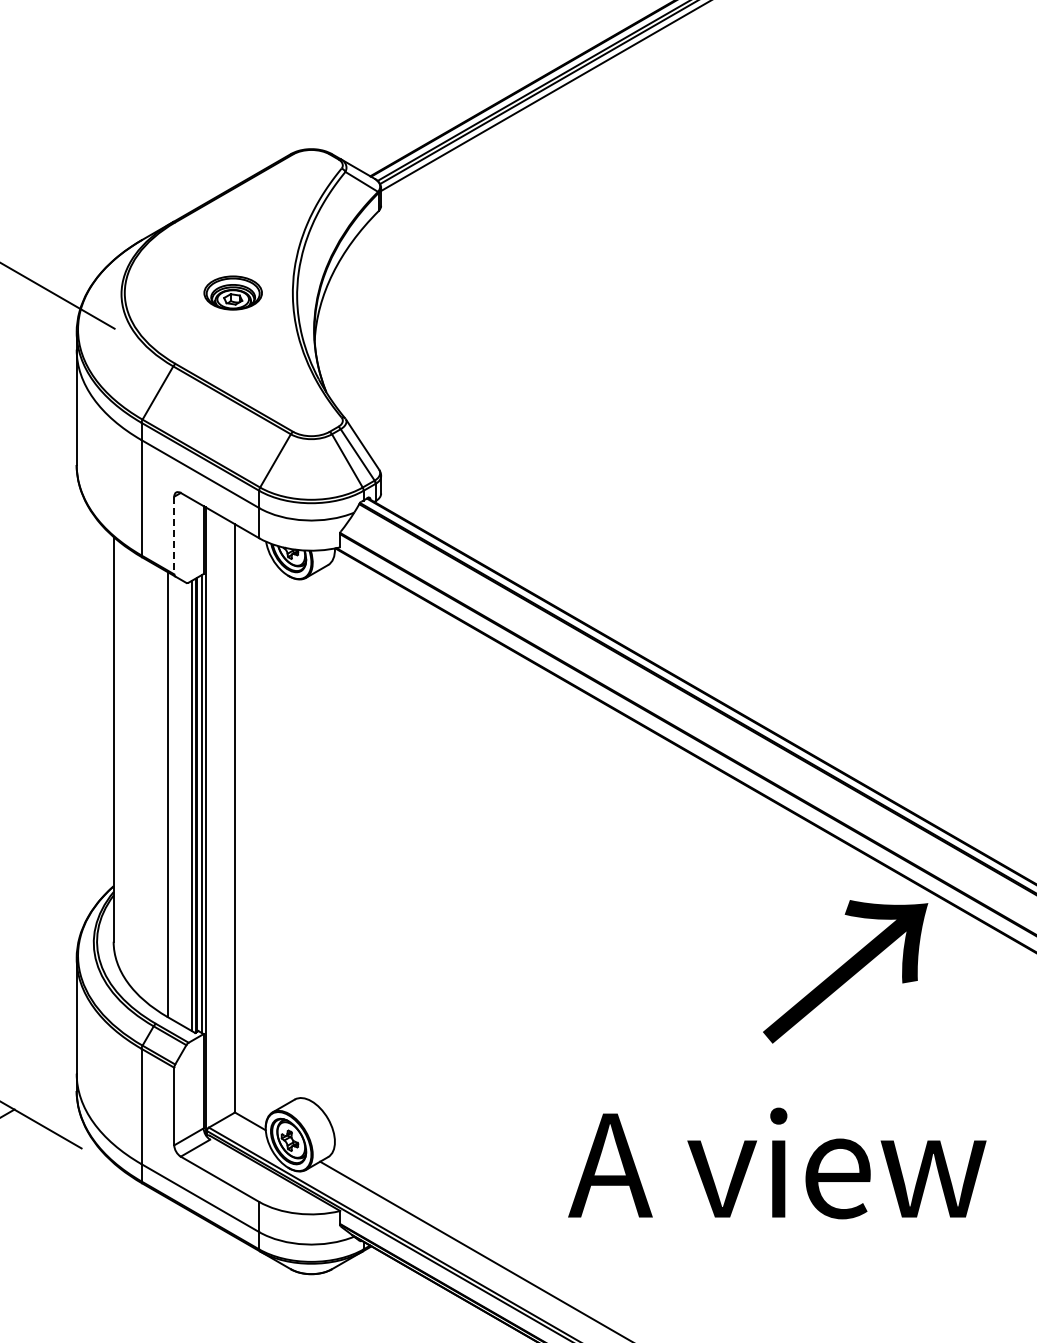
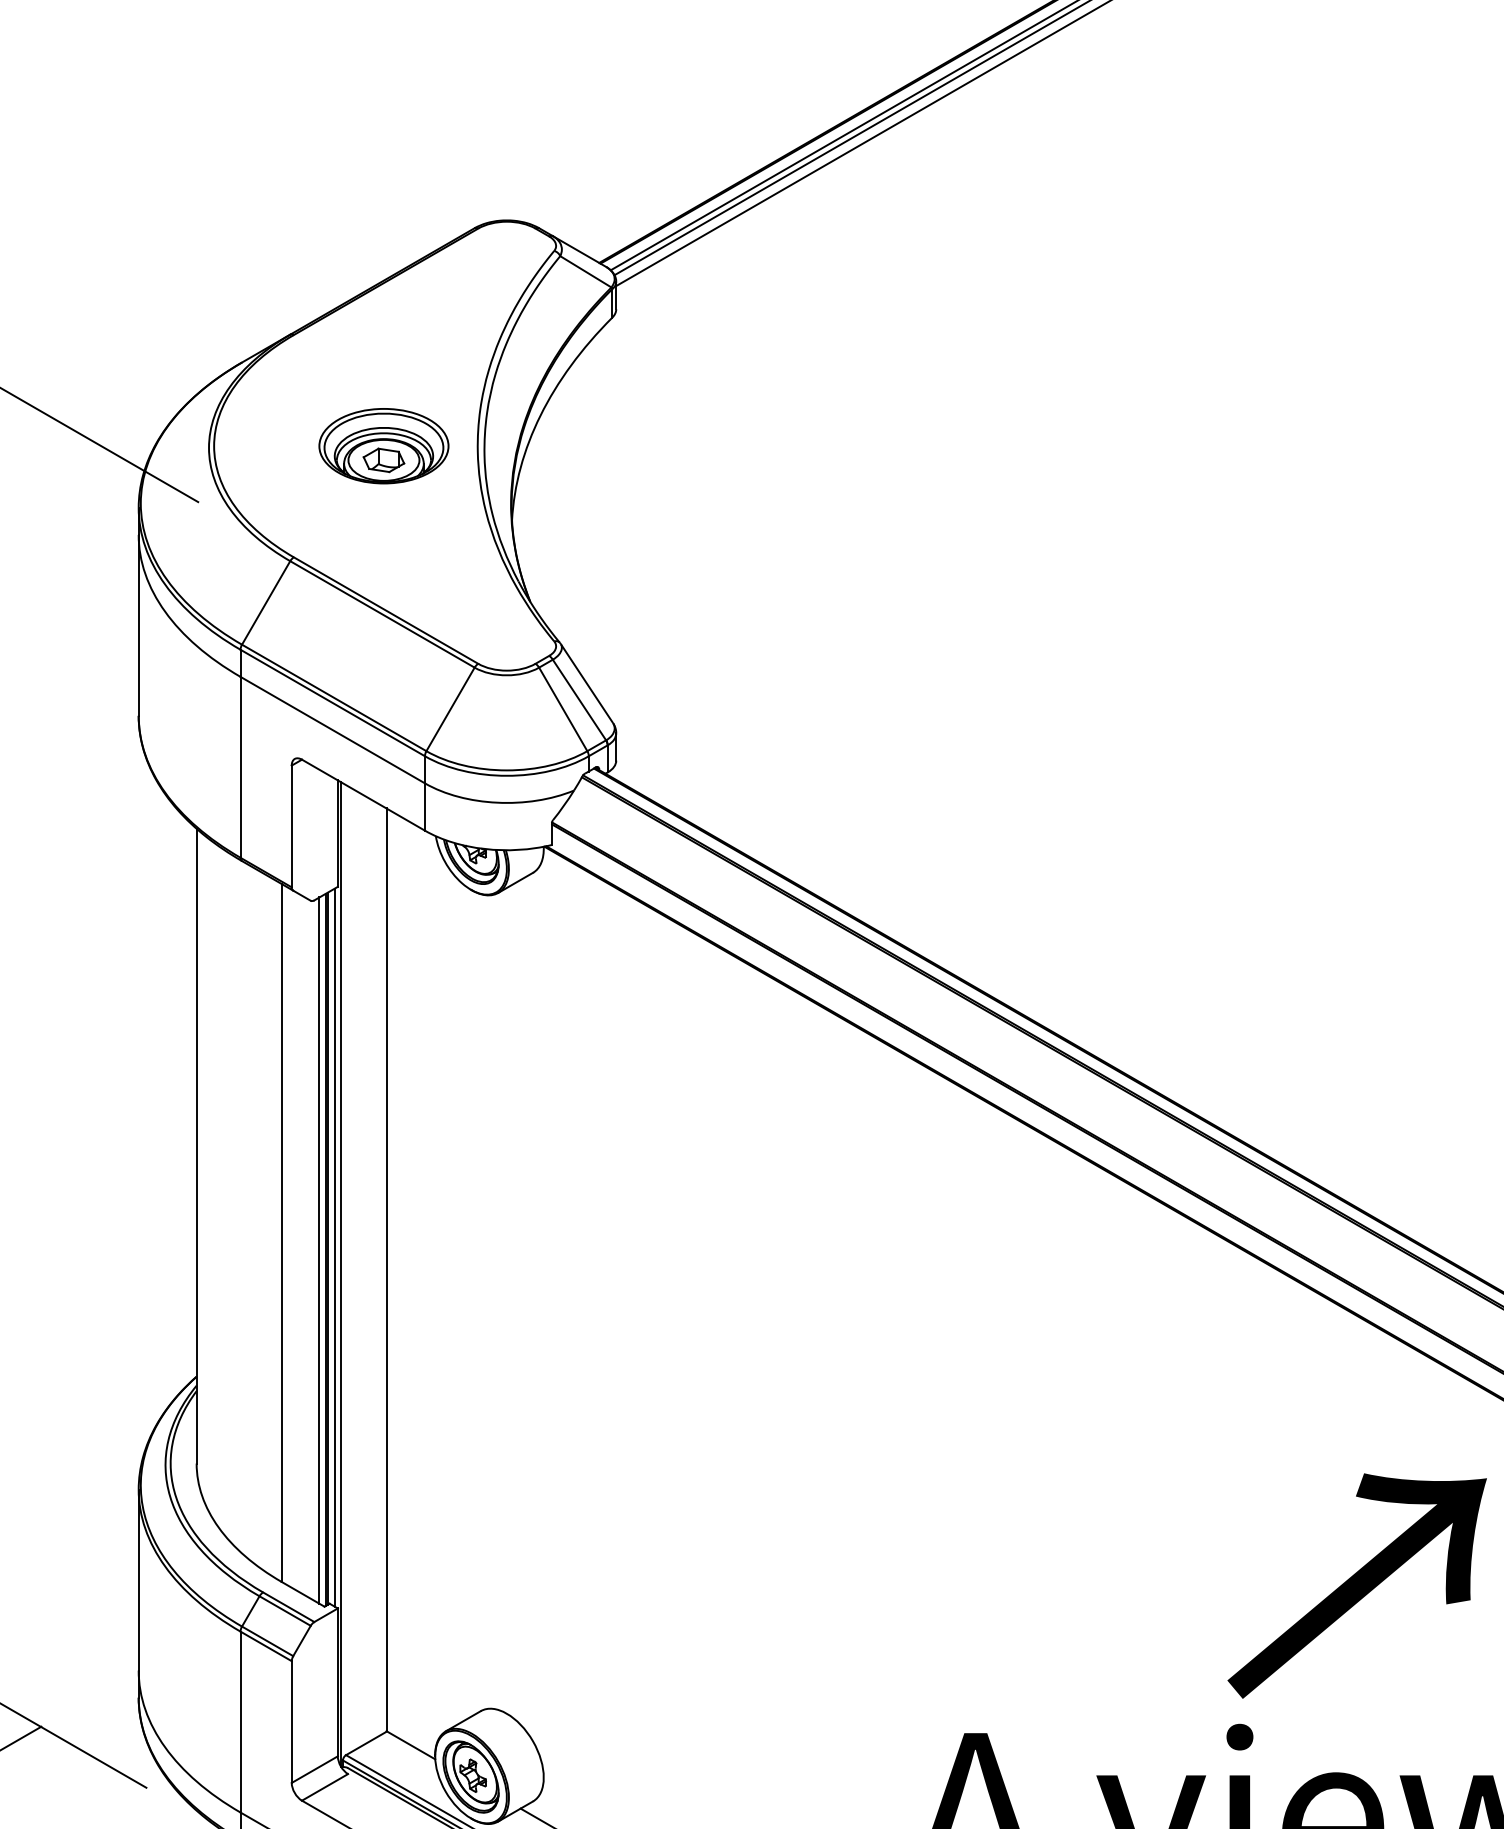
part: (233, 292) -> (384, 445), size x1.43
line: (174, 535) -> (292, 826), dashed -> solid
text: (845, 971) -> (1357, 1585), moved

